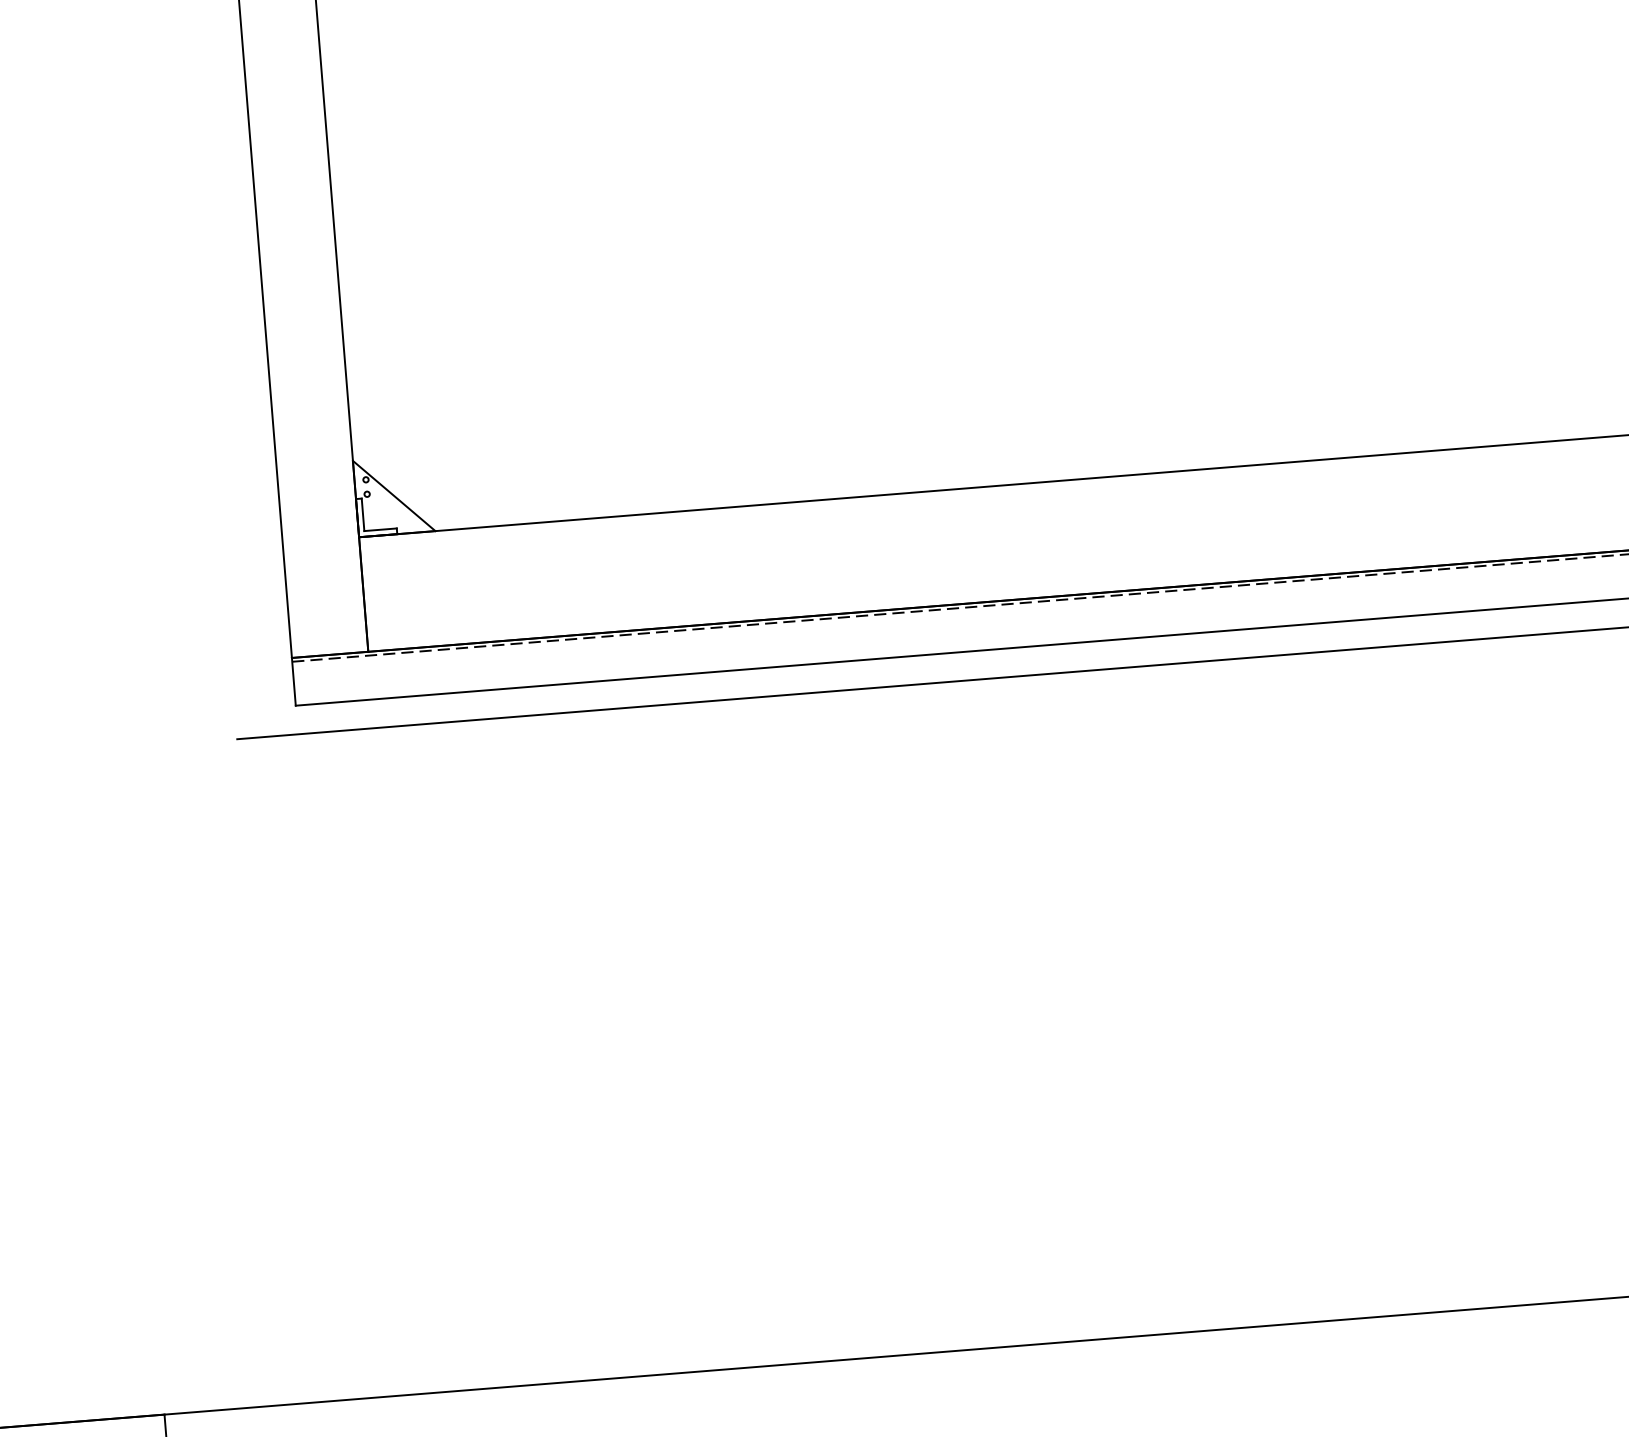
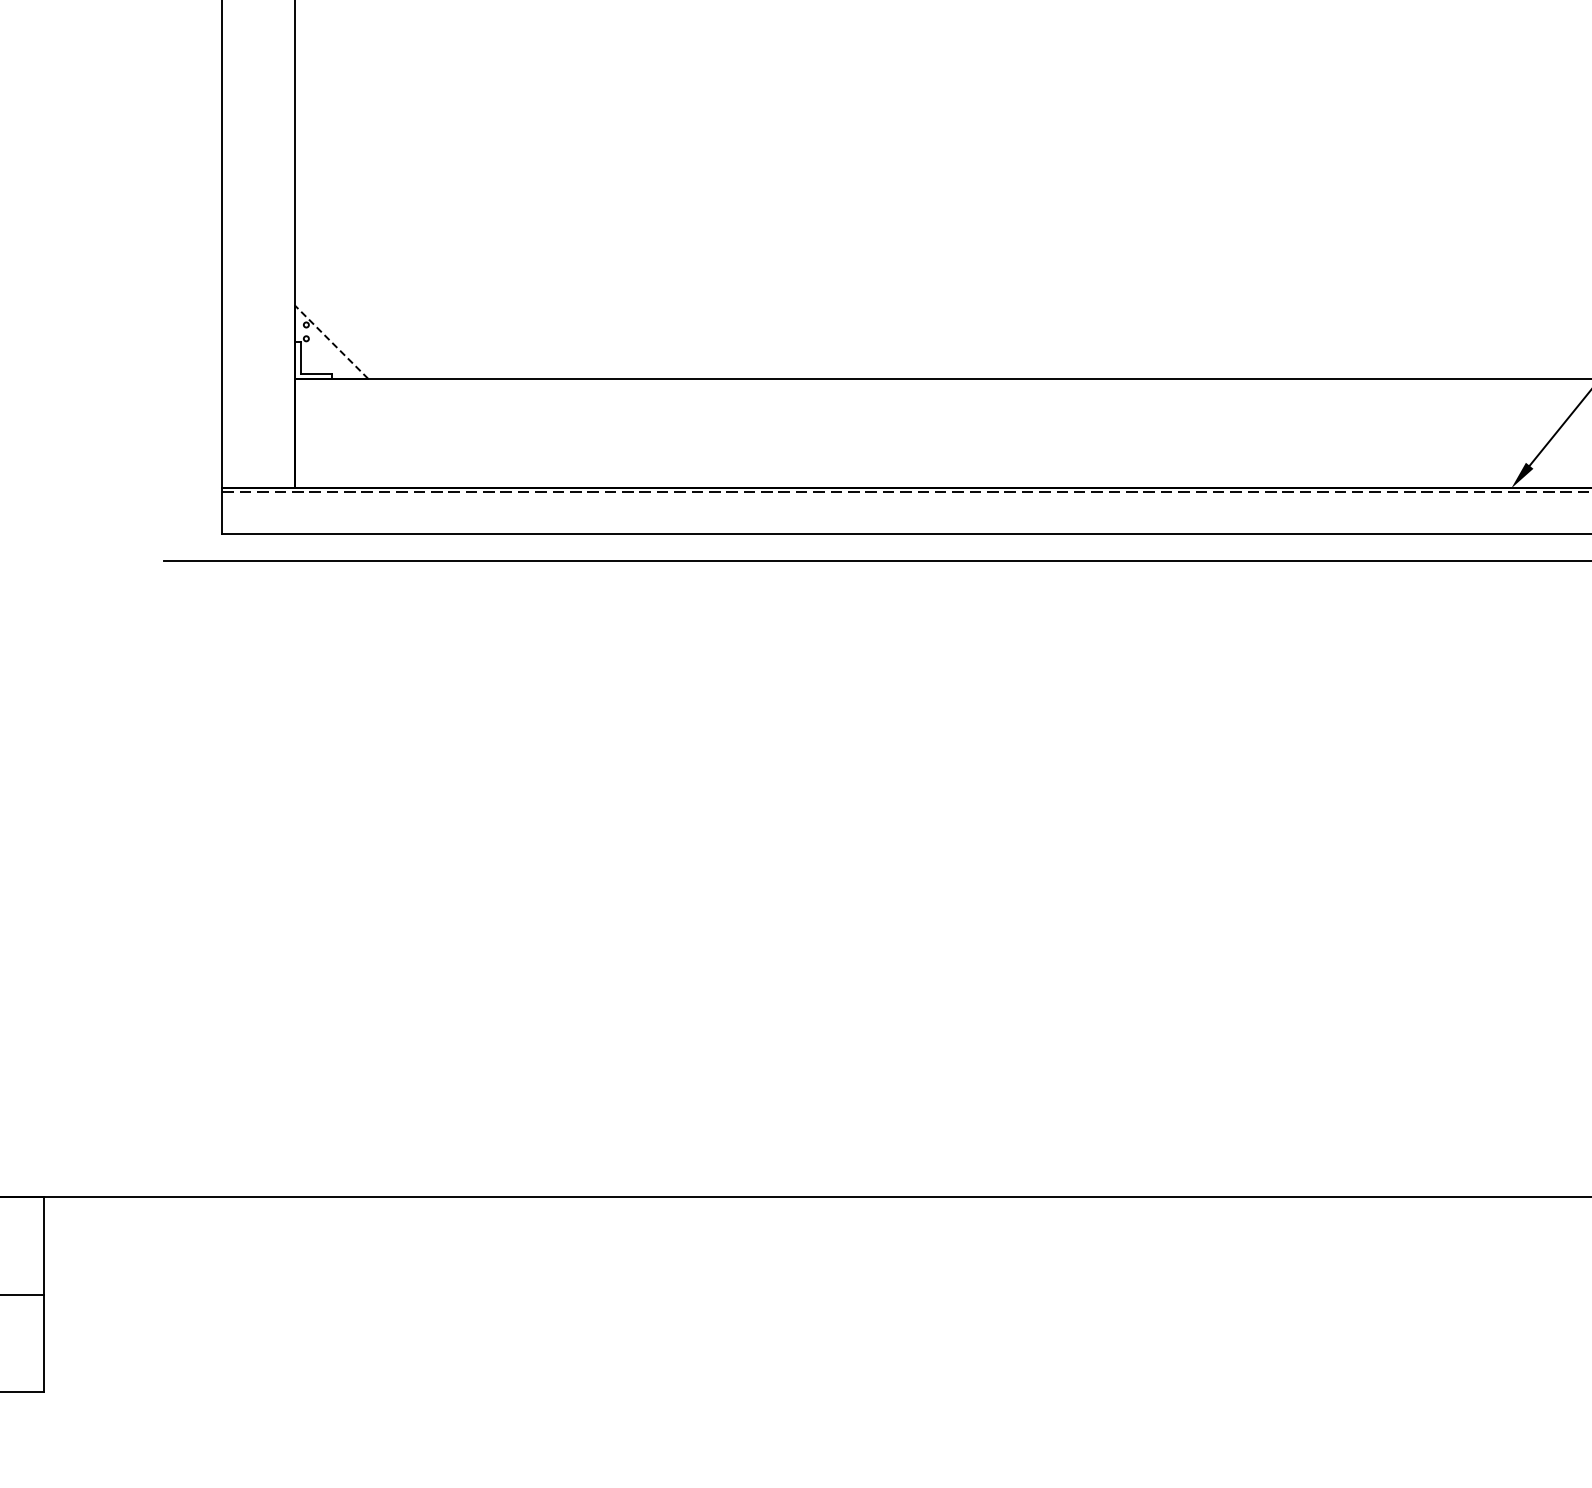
line: (393, 496) -> (331, 342), solid -> dashed

